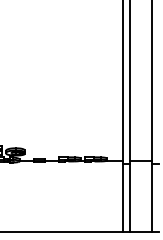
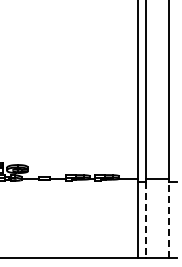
line: (130, 198) -> (145, 220), solid -> dashed
line: (151, 198) -> (169, 220), solid -> dashed

